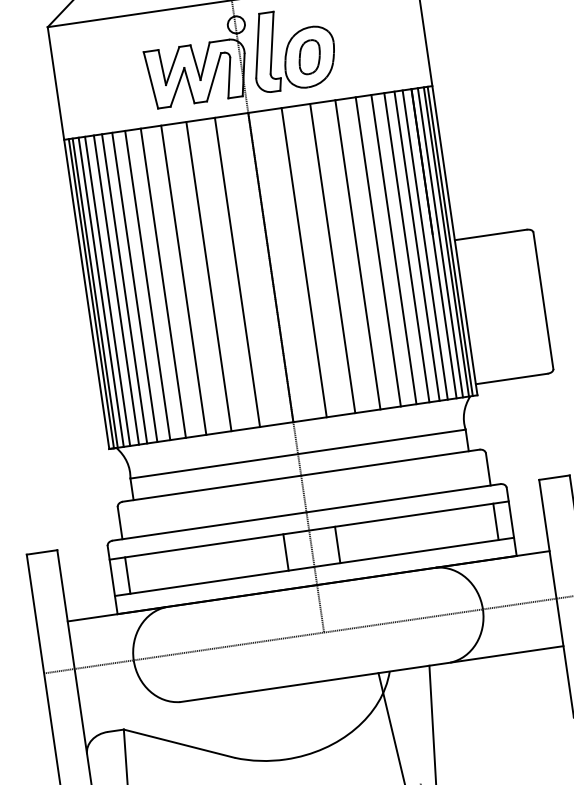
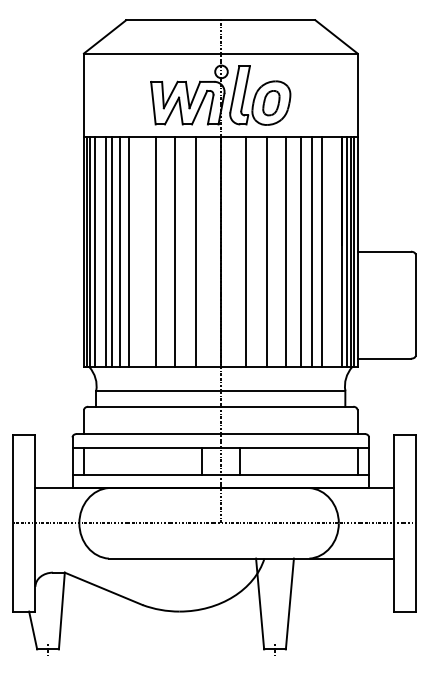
line: (425, 244) -> (335, 251), removed
line: (417, 245) -> (329, 251), removed
line: (162, 282) -> (140, 251), removed
line: (107, 290) -> (99, 251), removed

